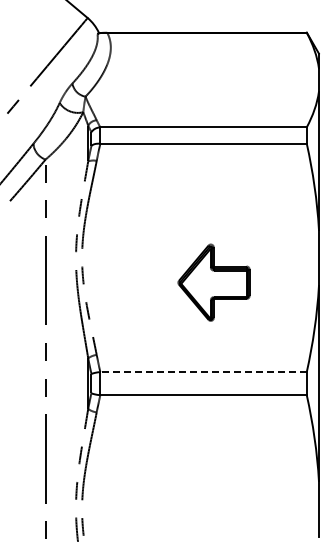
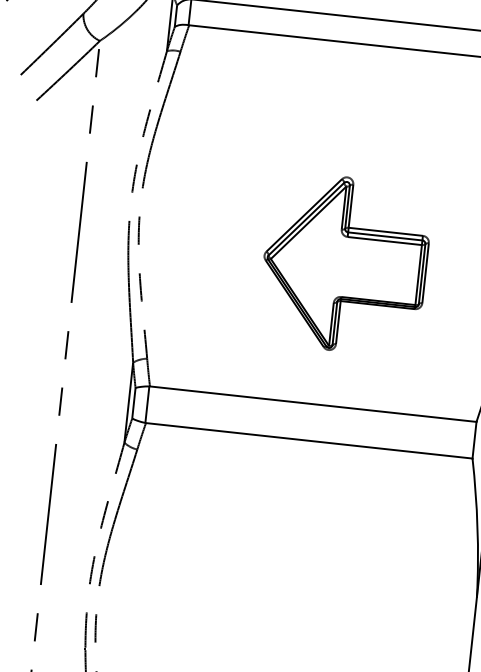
part: (213, 282) -> (344, 264), size x1.43
line: (203, 372) -> (313, 404), dashed -> solid

